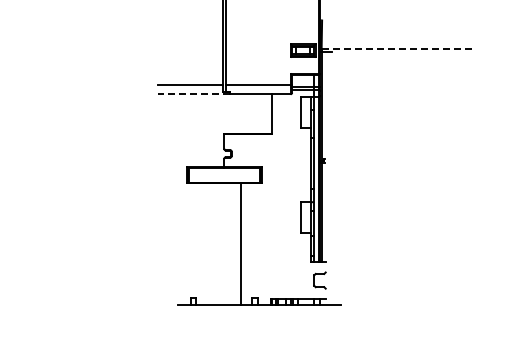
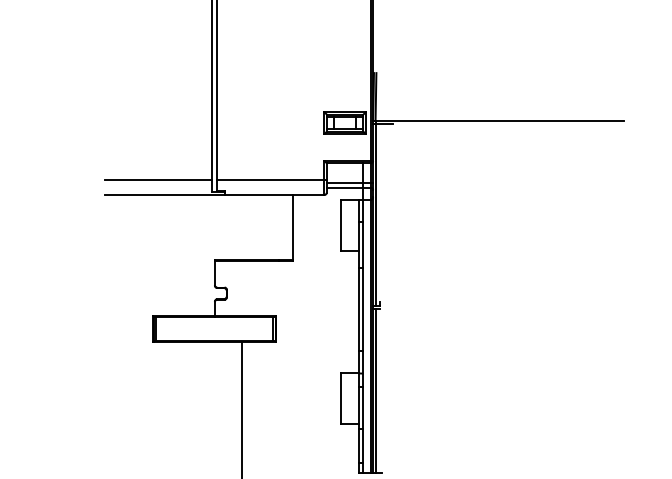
line: (397, 49) -> (501, 121), dashed -> solid
line: (193, 94) -> (163, 195), dashed -> solid

